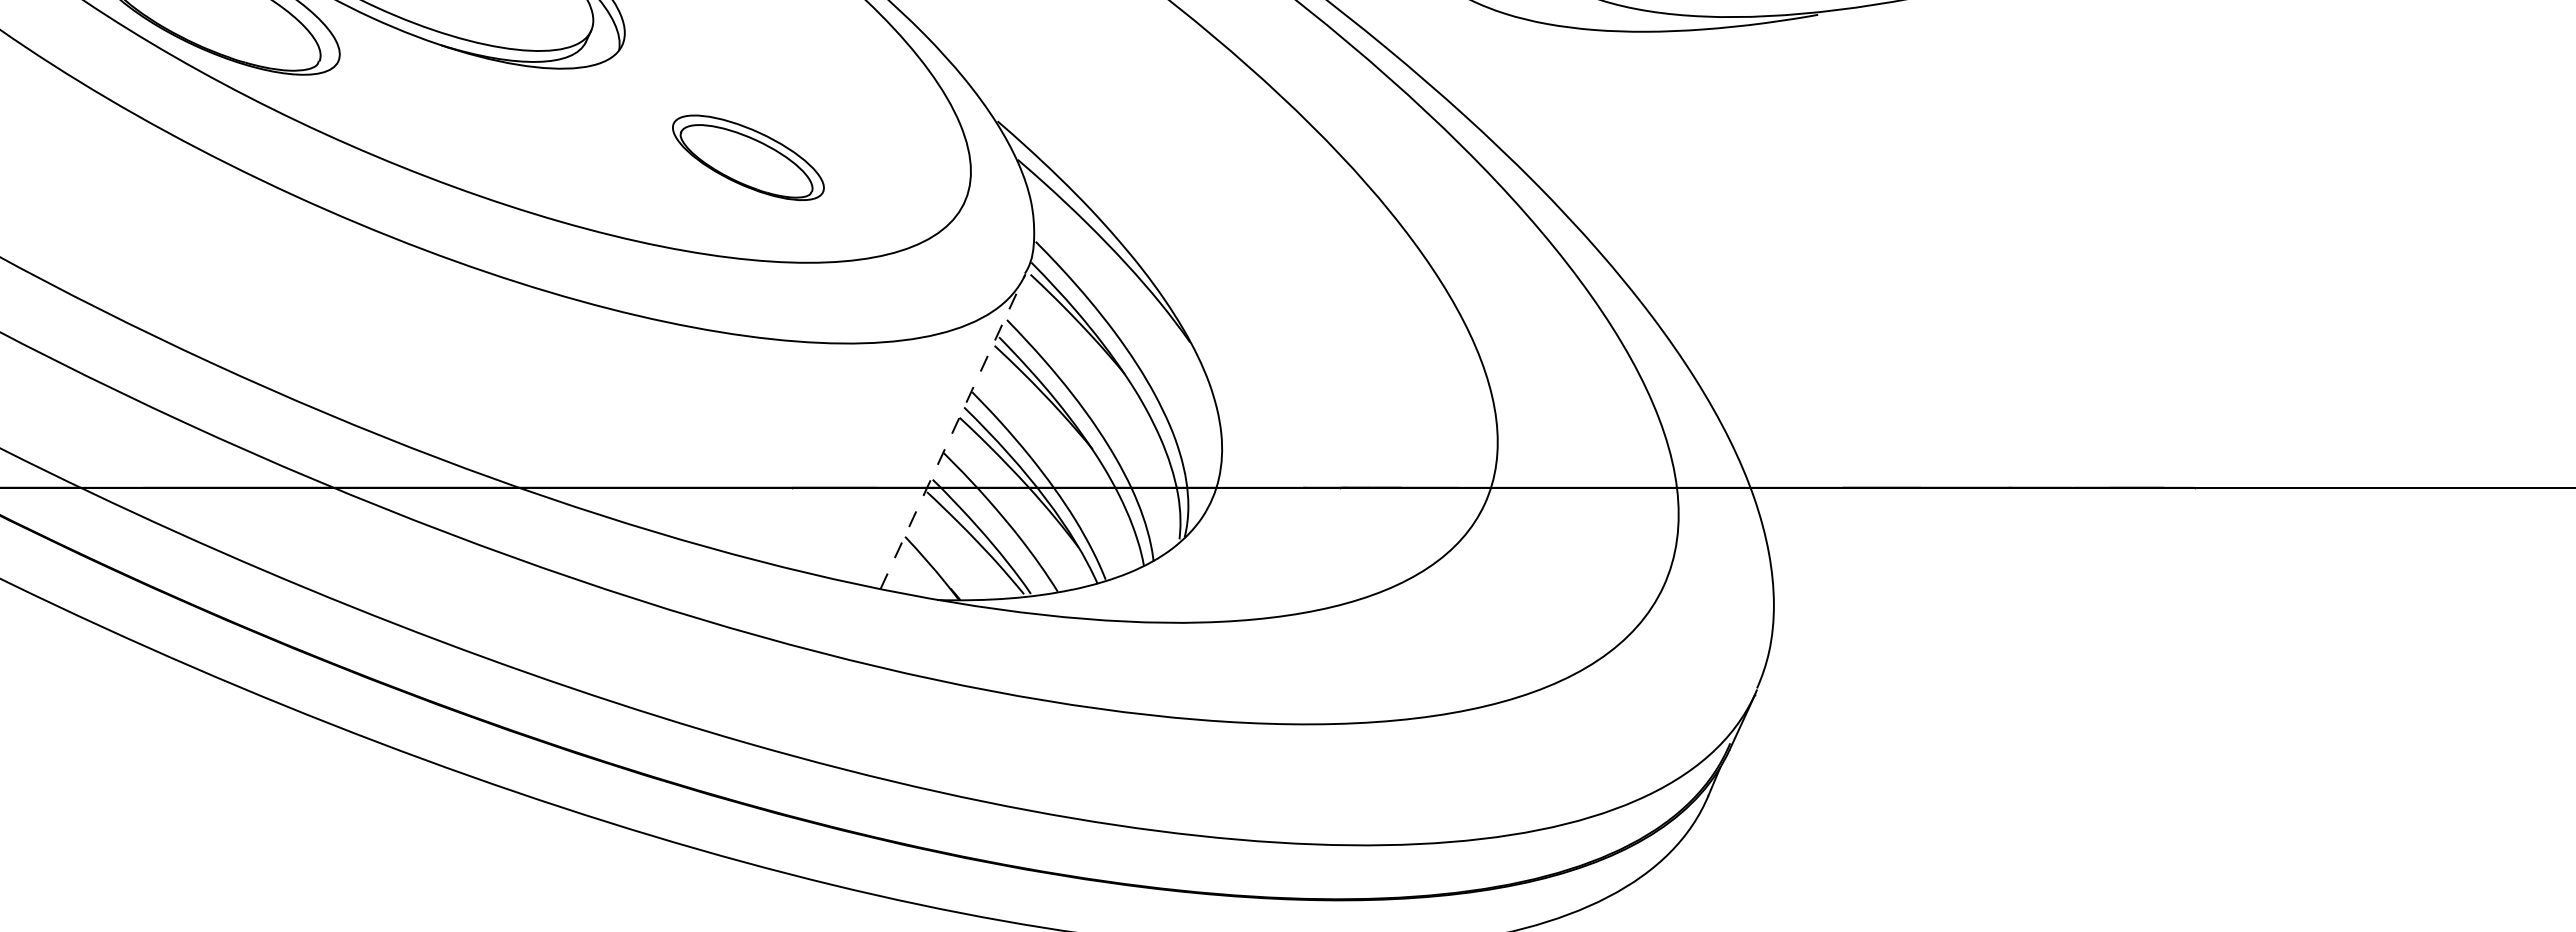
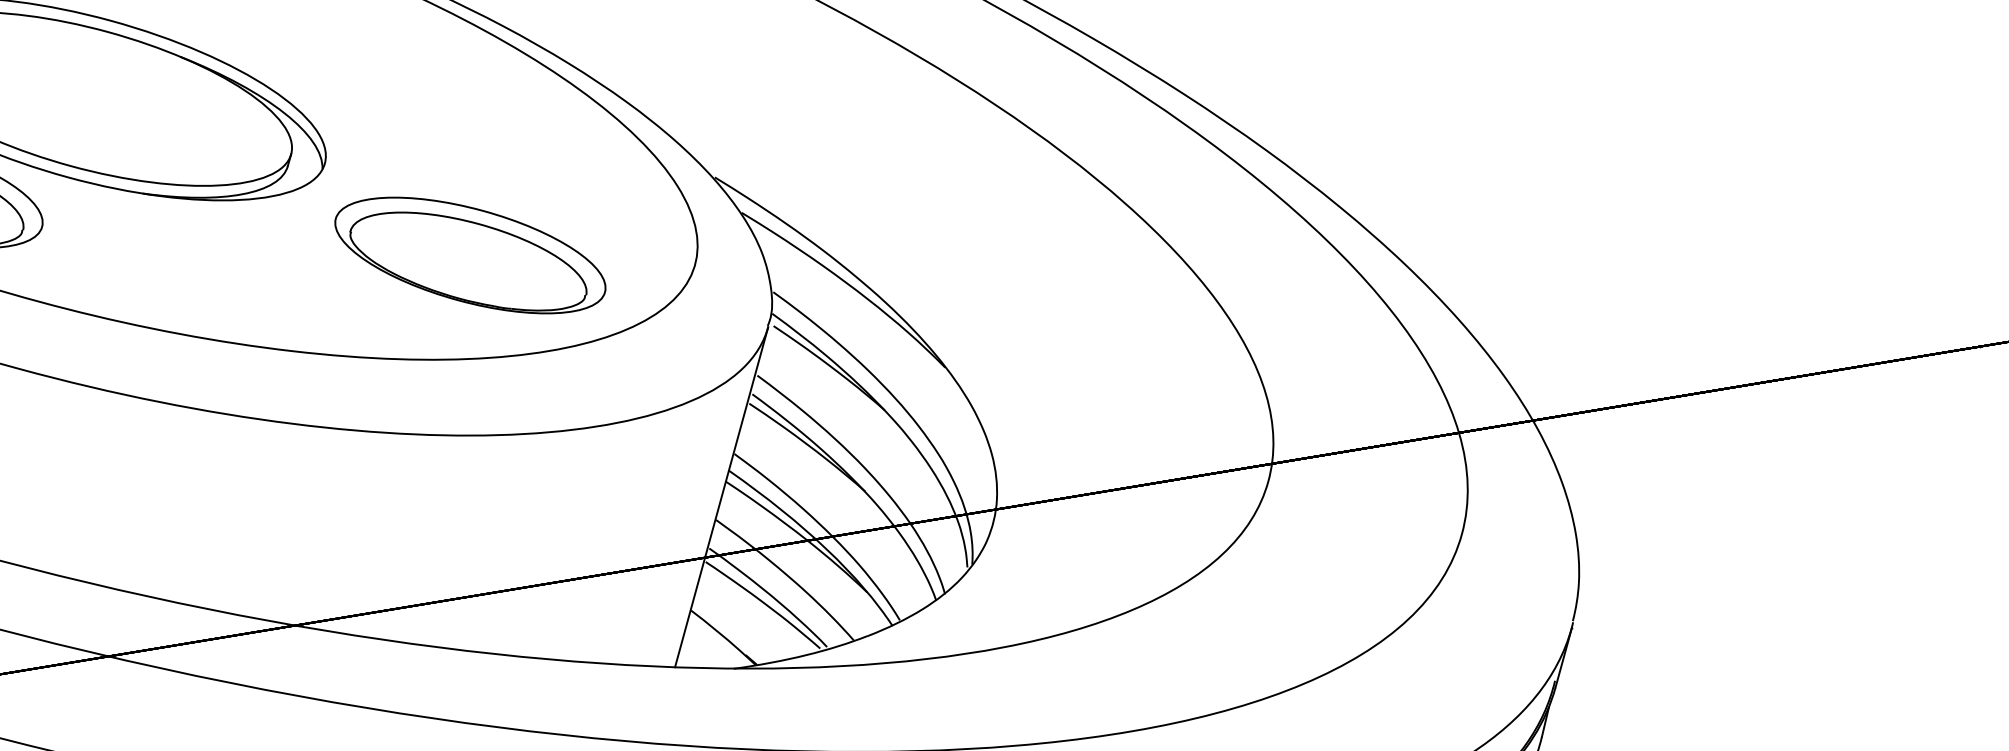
part: (748, 157) -> (470, 255), size x1.67
line: (952, 432) -> (721, 497), dashed -> solid

